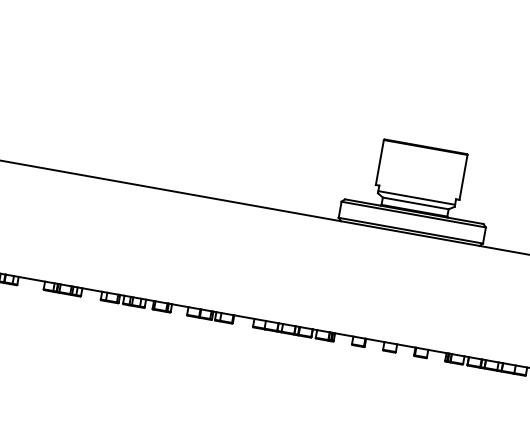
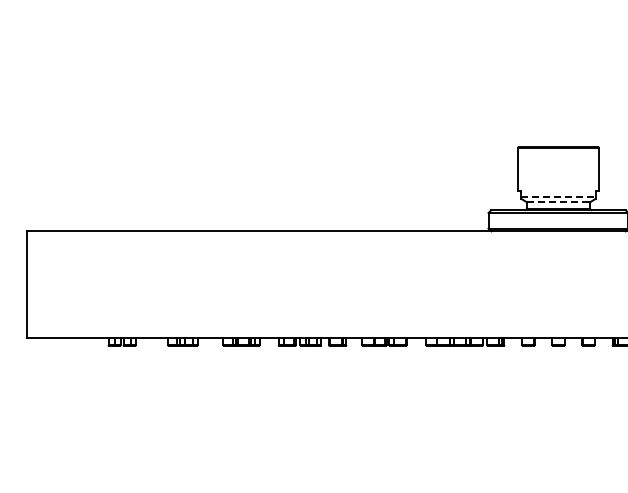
line: (416, 197) -> (558, 196), solid -> dashed
line: (415, 203) -> (558, 202), solid -> dashed

